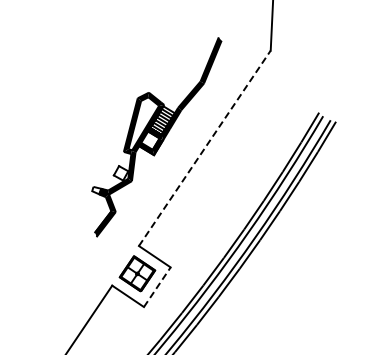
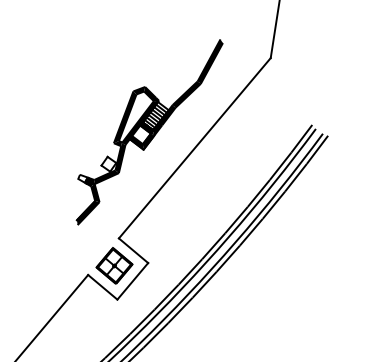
line: (204, 148) -> (194, 148), dashed -> solid
line: (157, 287) -> (132, 281), dashed -> solid

